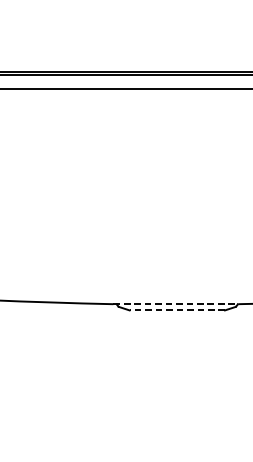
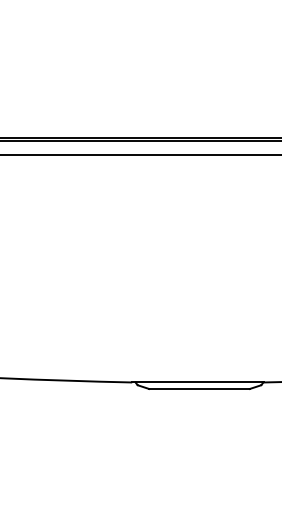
line: (176, 304) -> (198, 382), dashed -> solid
line: (177, 310) -> (199, 389), dashed -> solid

